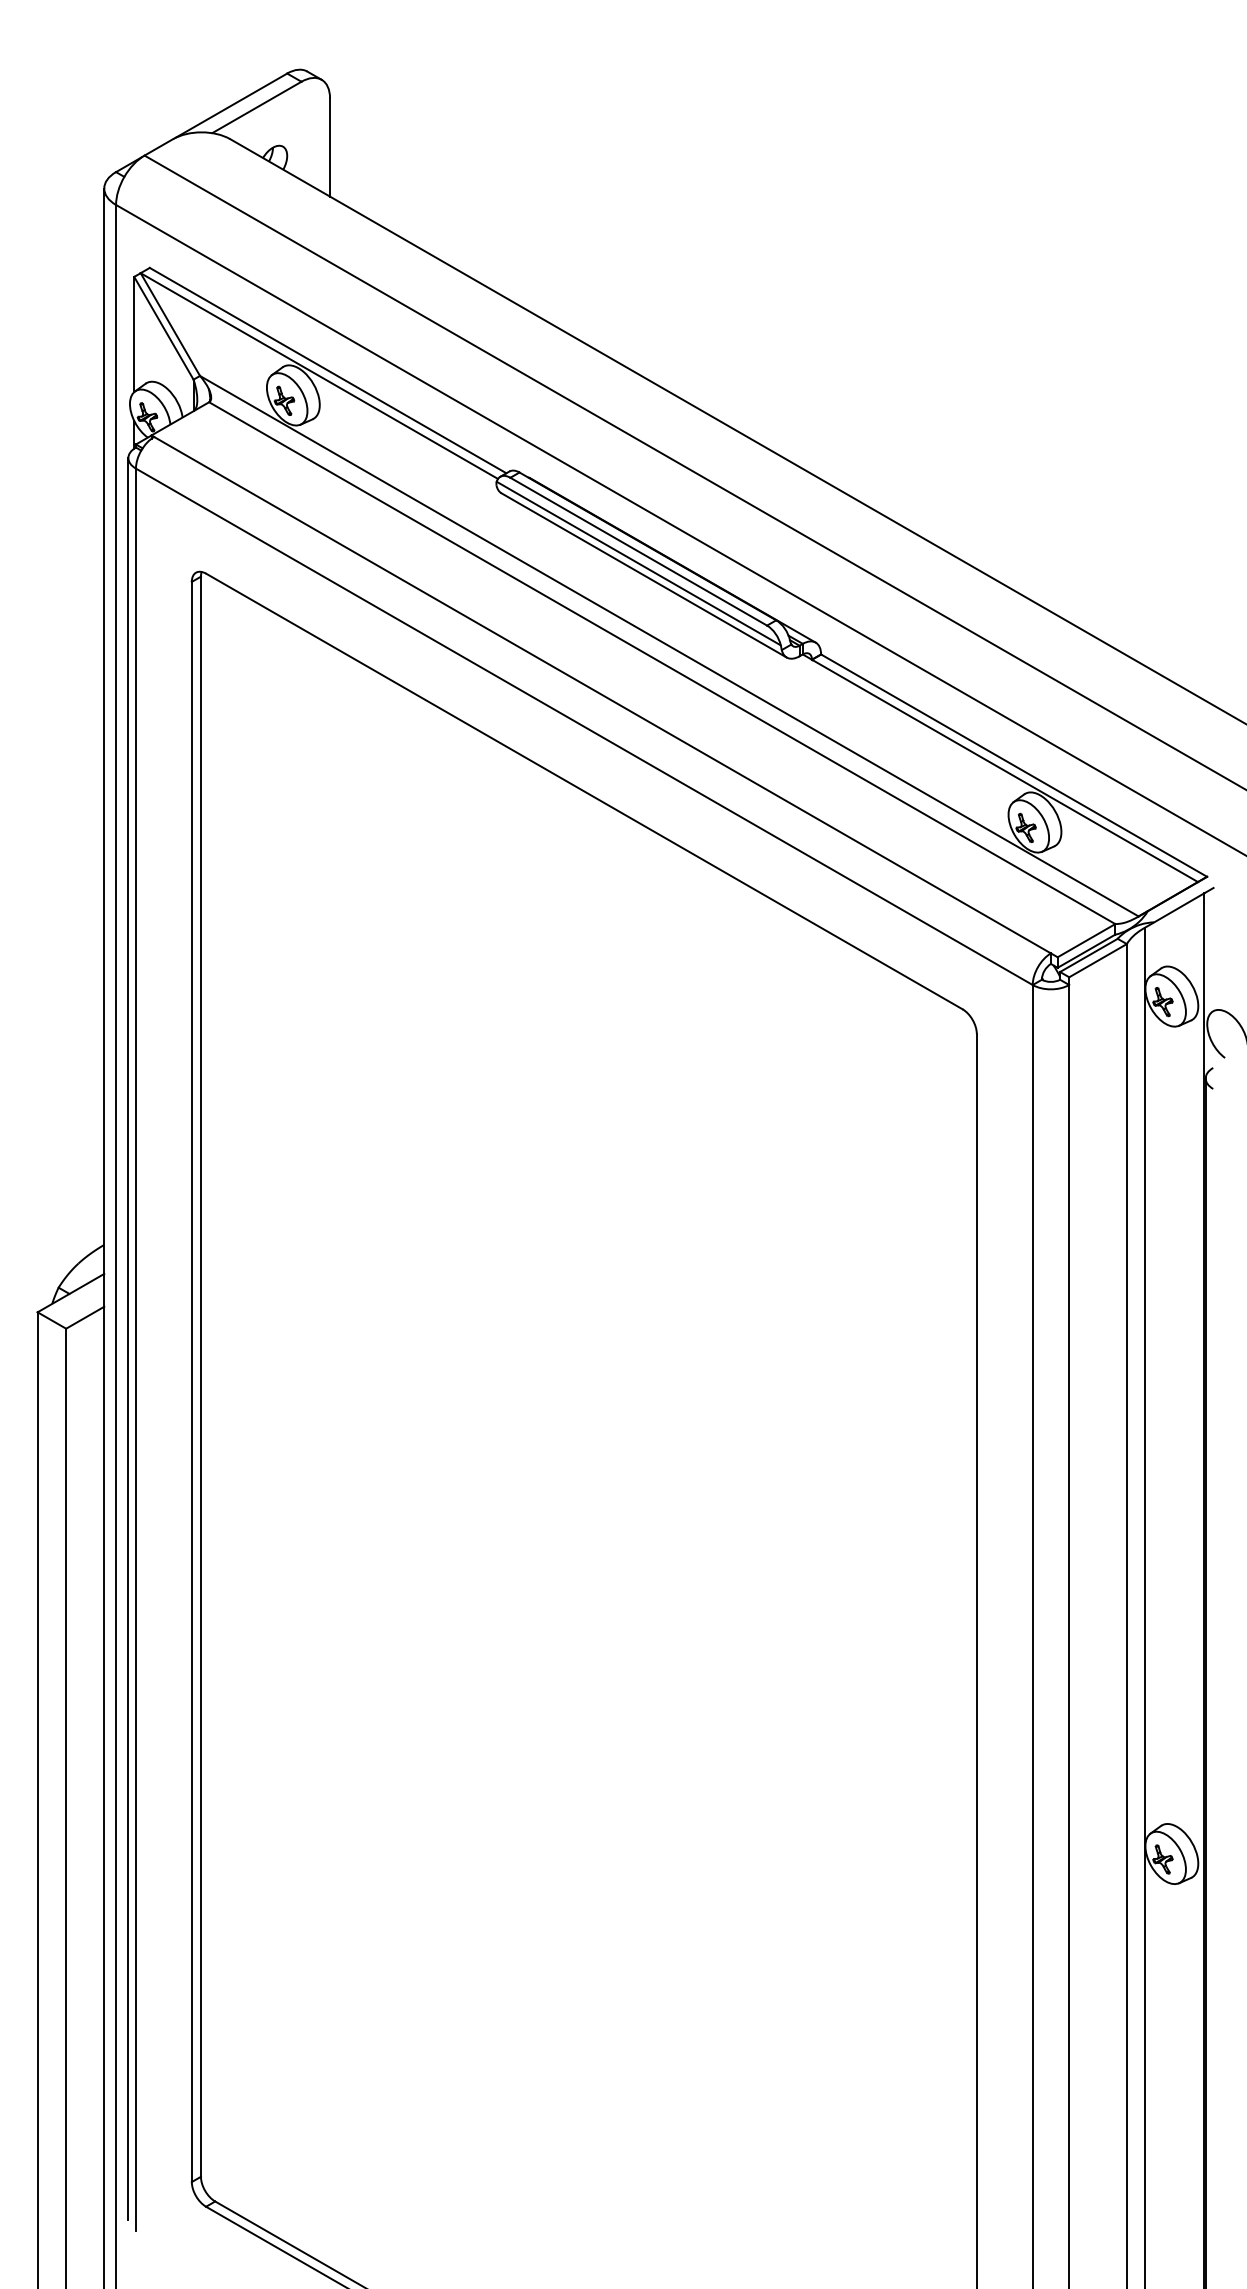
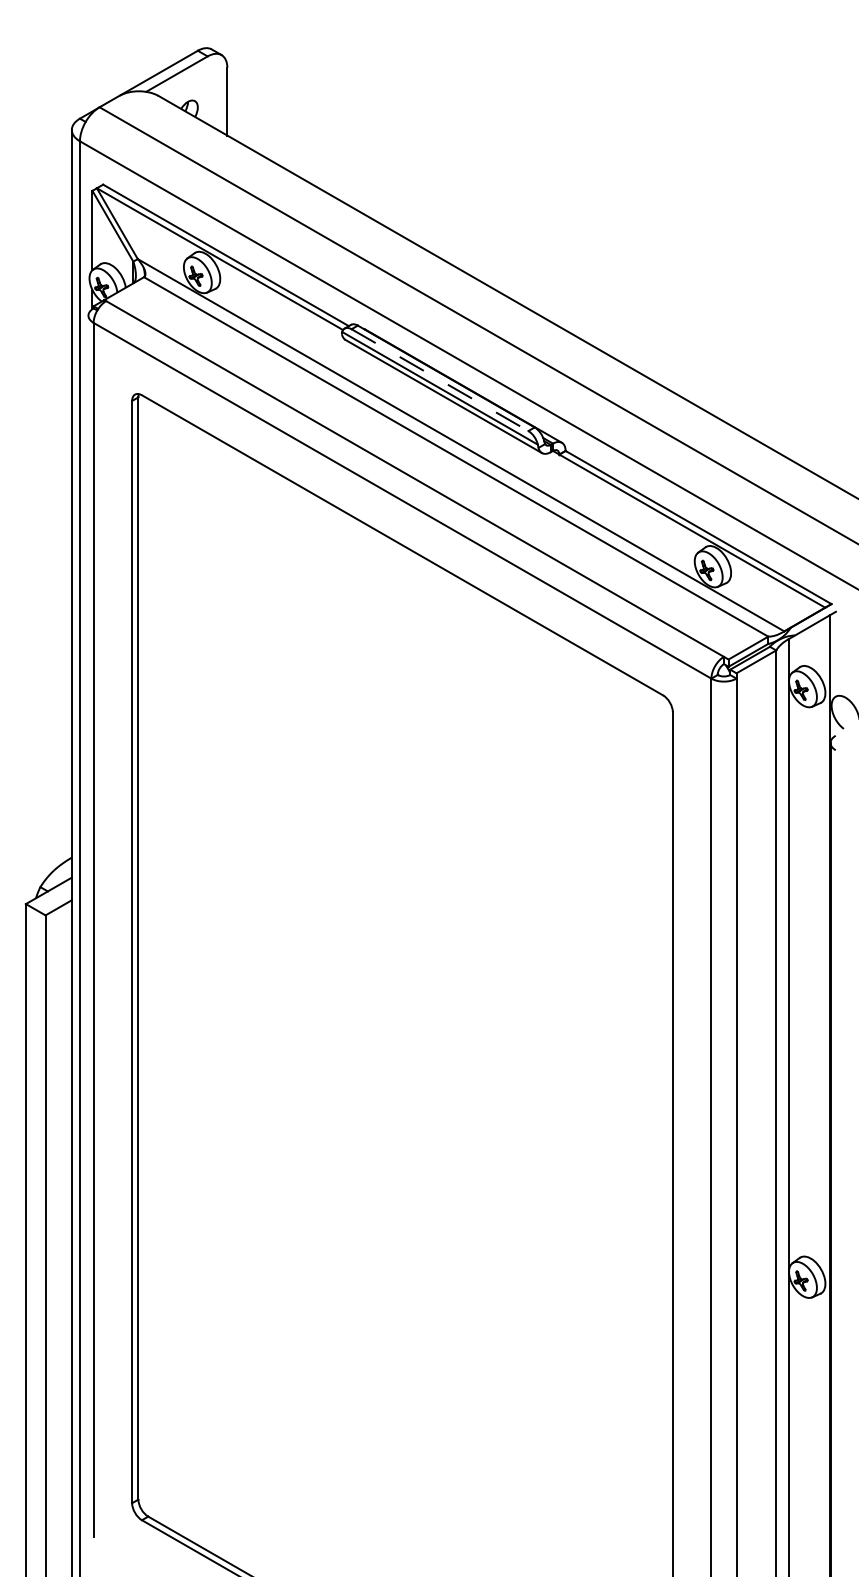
line: (639, 552) -> (440, 380), solid -> dashed
line: (128, 1339) -> (88, 922), removed

